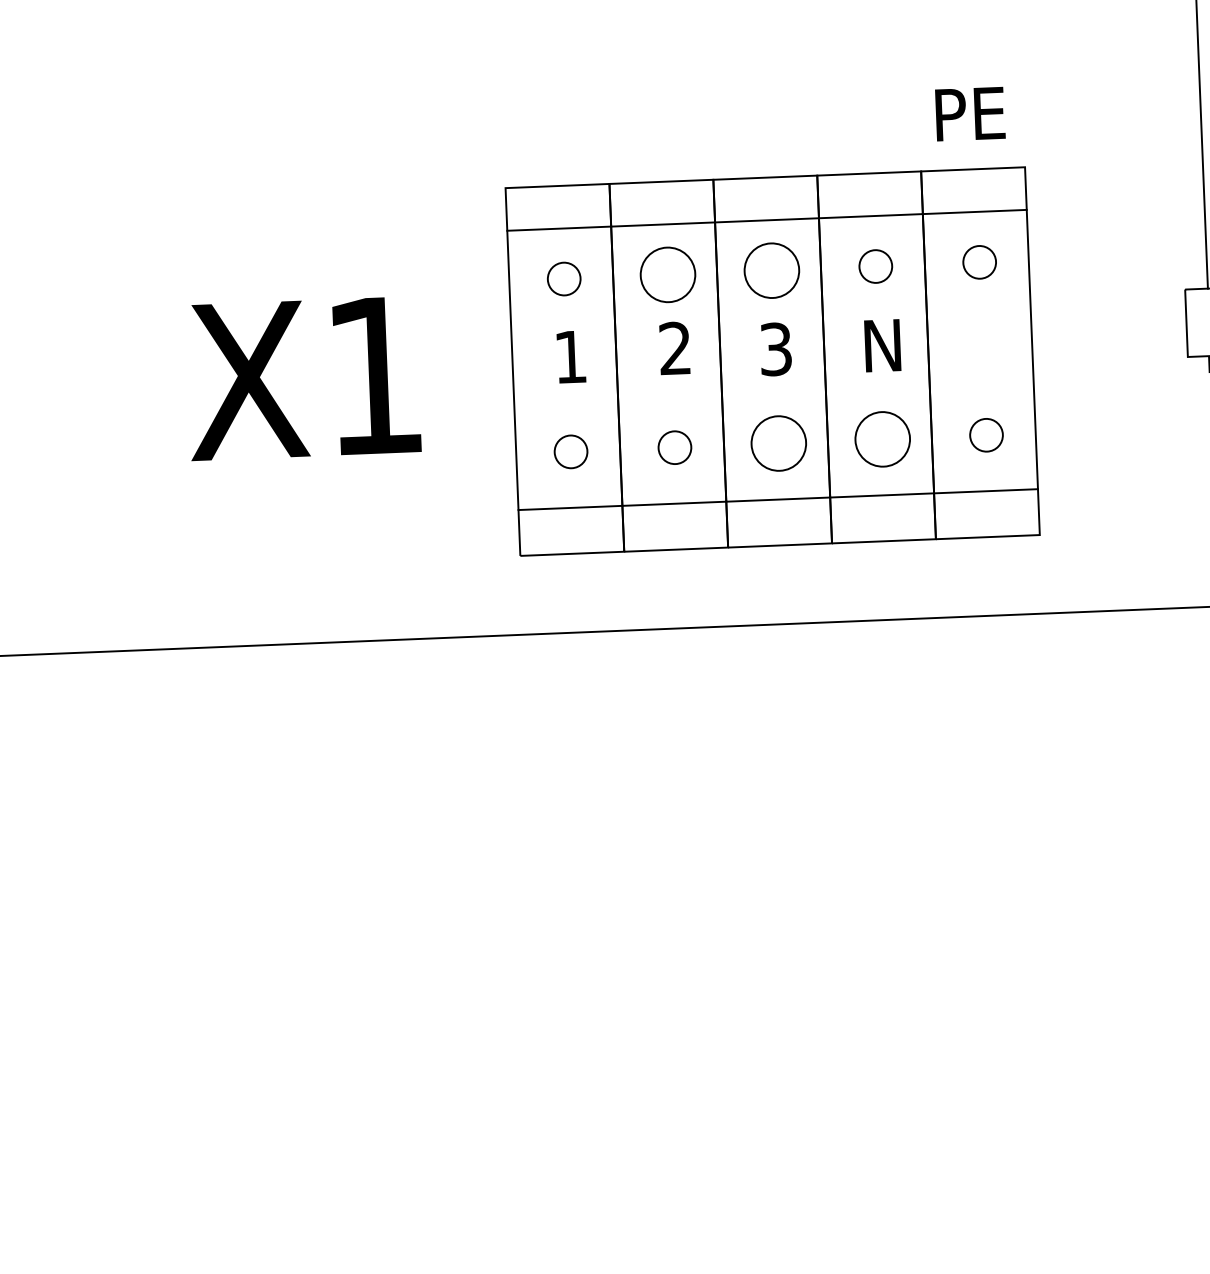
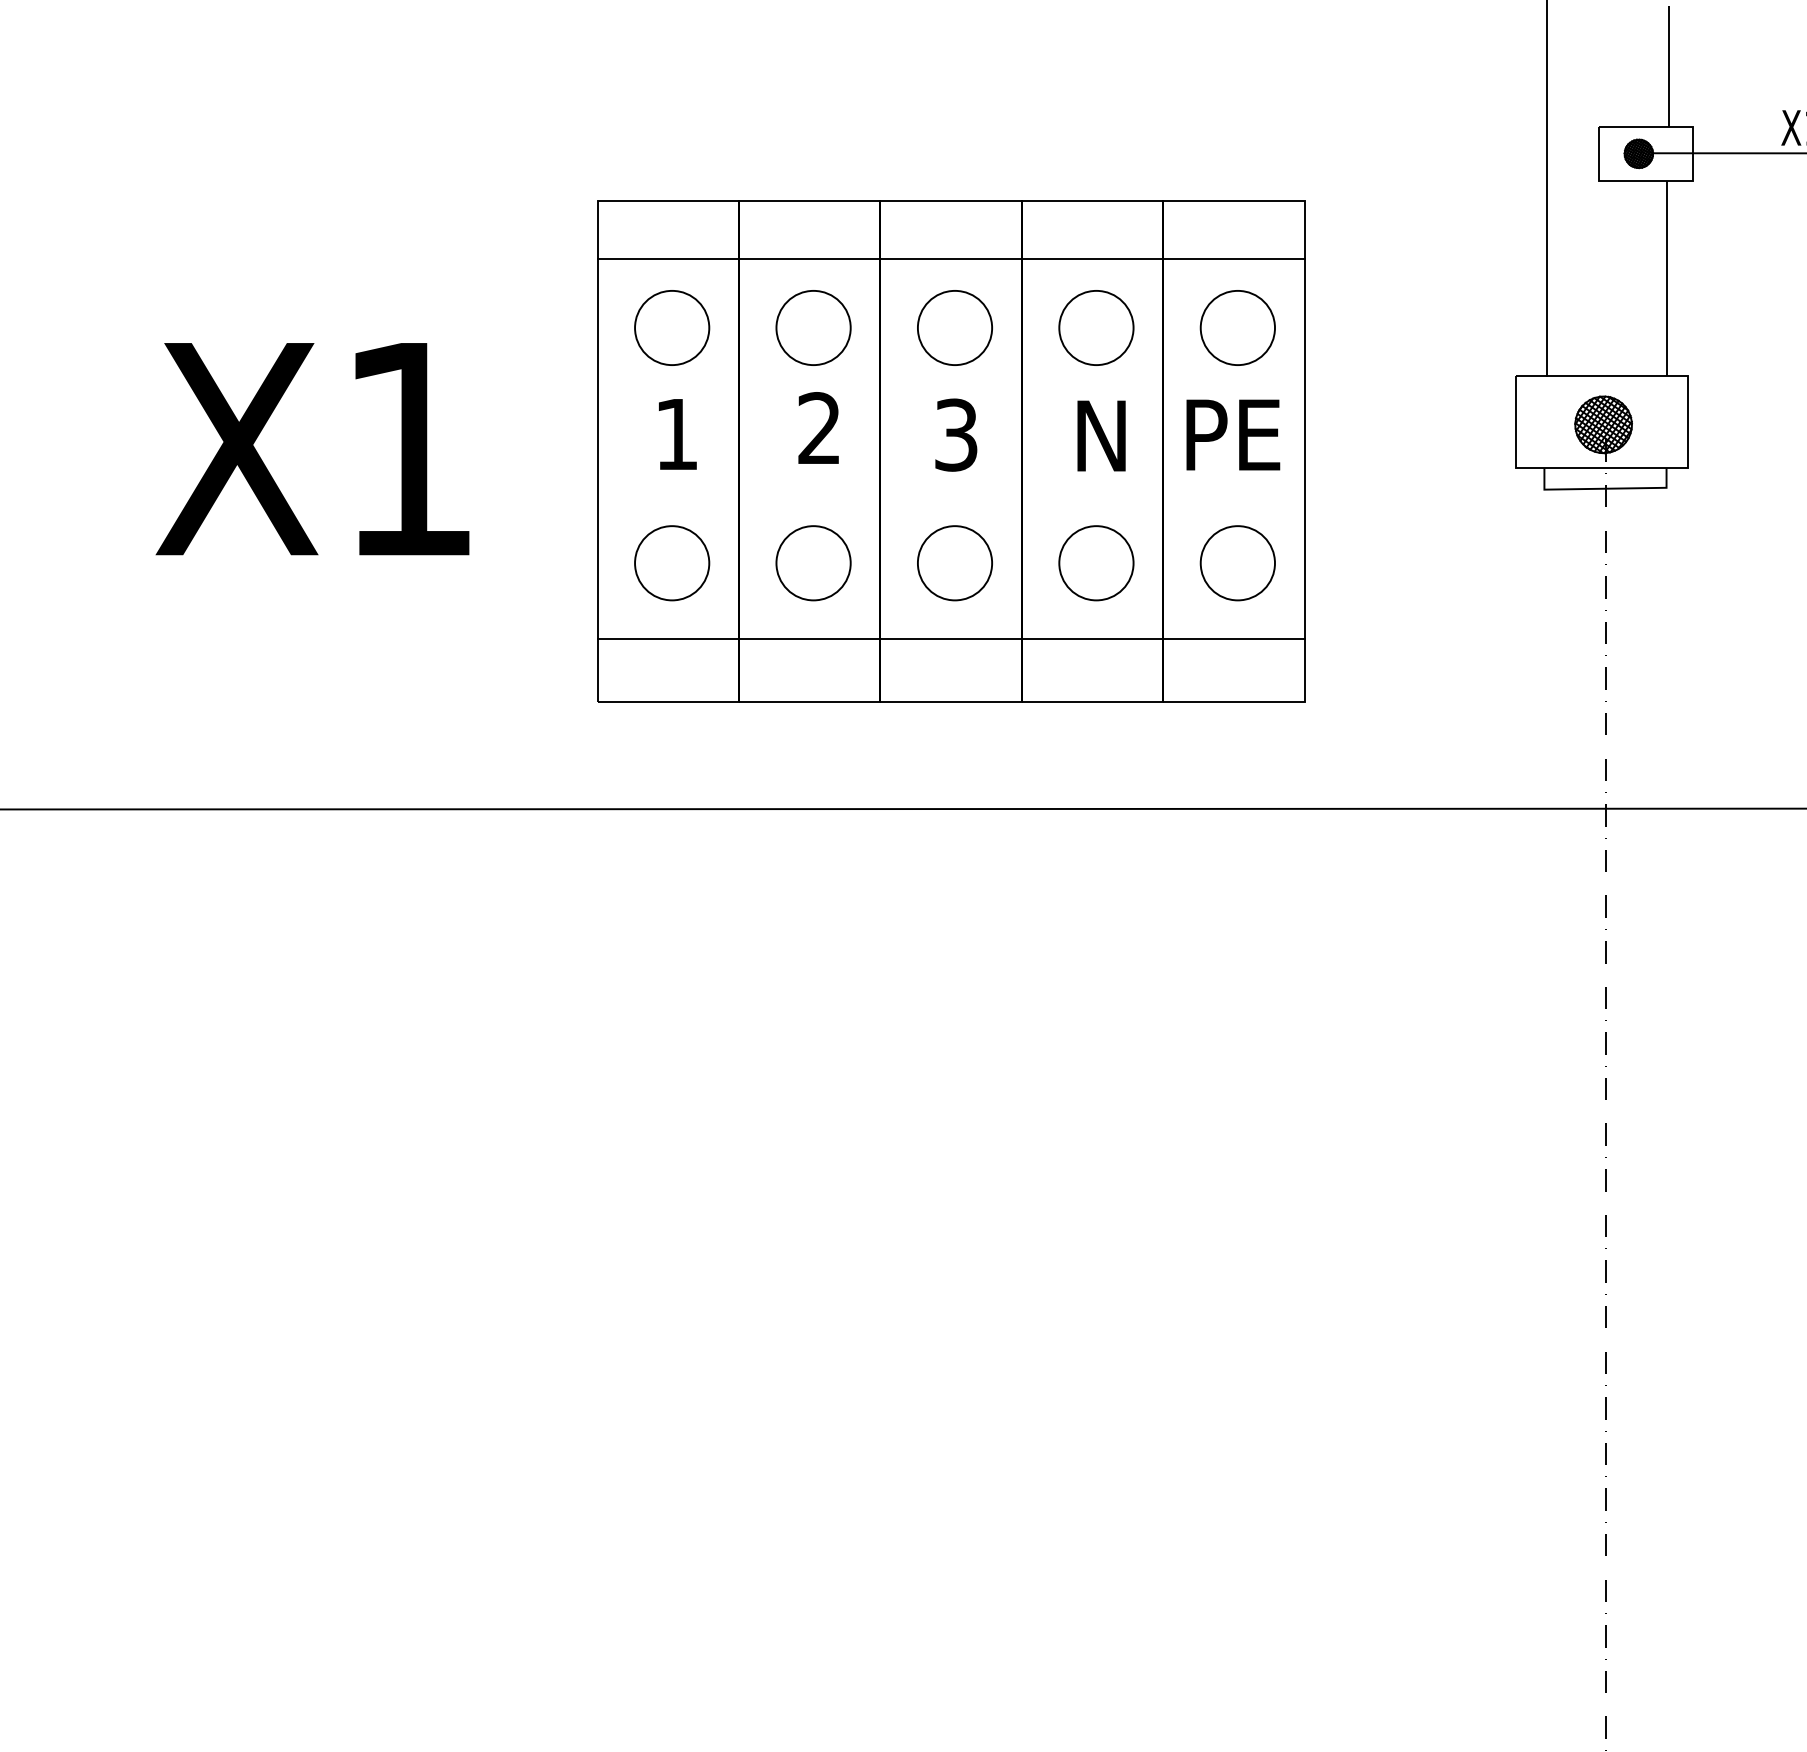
text: (970, 113) -> (1233, 434), moved
circle: (979, 262) -> (1237, 327), size x1.67
circle: (875, 266) -> (1096, 327), size x1.67
circle: (564, 278) -> (672, 327), size x1.67
circle: (986, 435) -> (1237, 563), size x1.67
circle: (674, 447) -> (813, 563), size x1.67
circle: (571, 452) -> (672, 563), size x1.67

